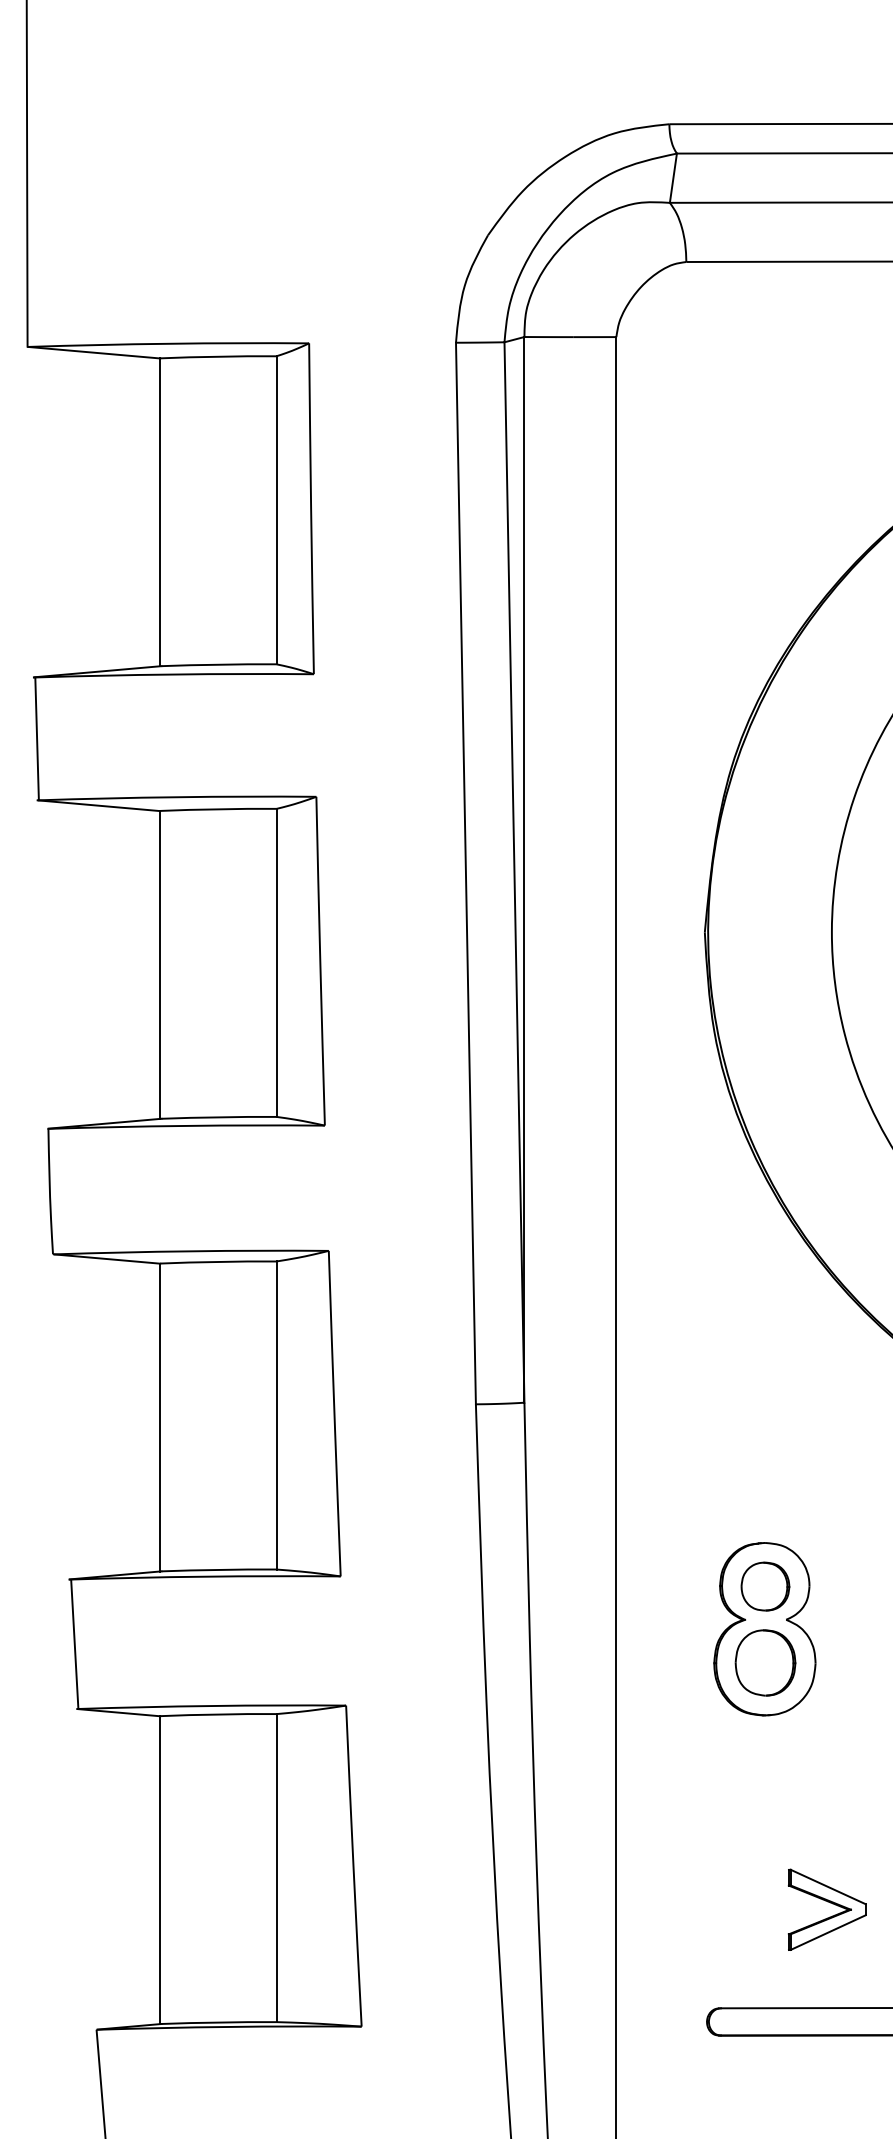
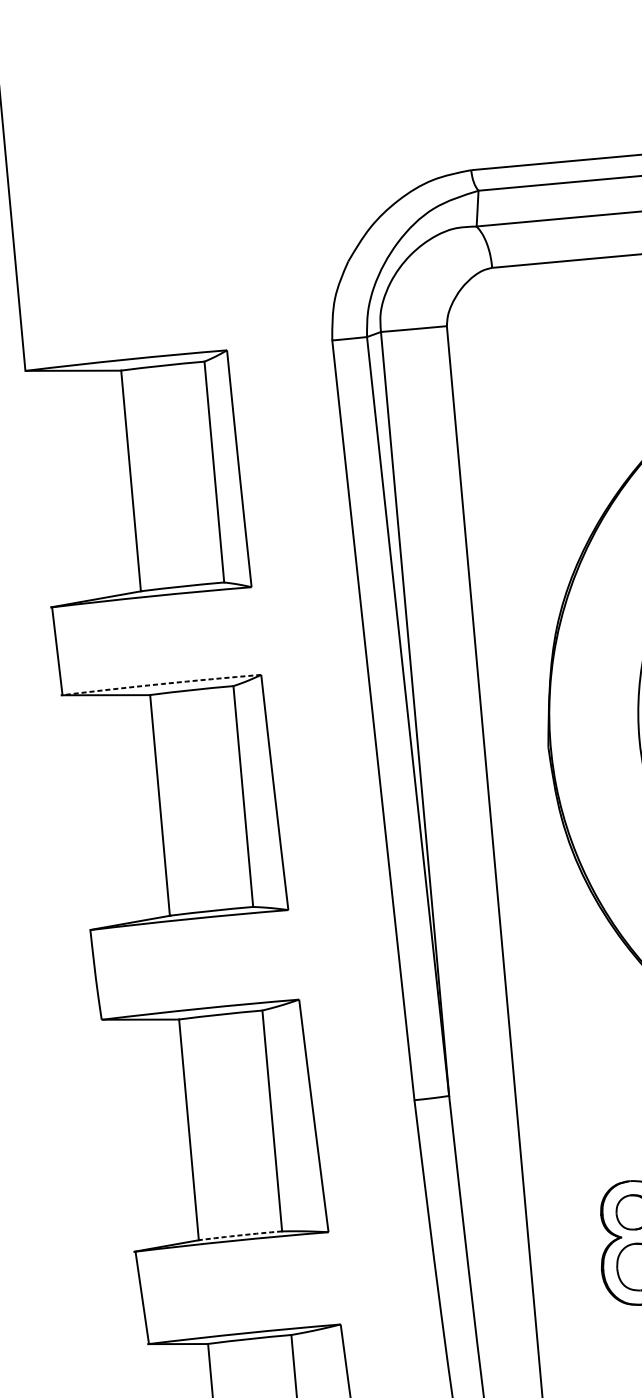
arc: (176, 797) -> (161, 684), solid -> dashed
arc: (219, 1569) -> (241, 1235), solid -> dashed

